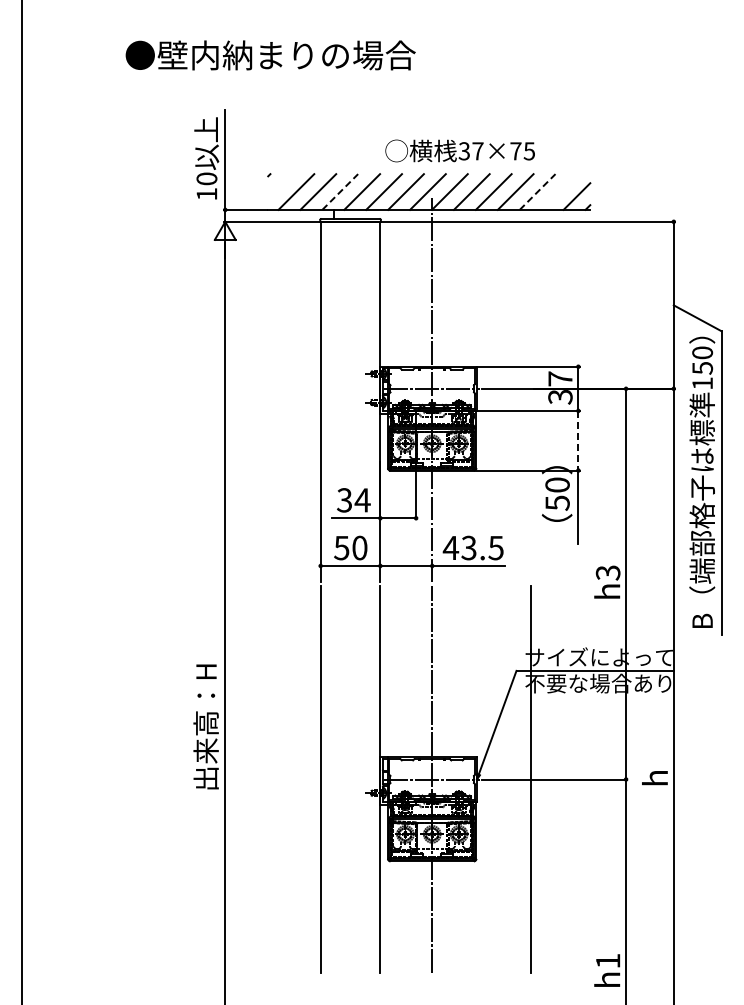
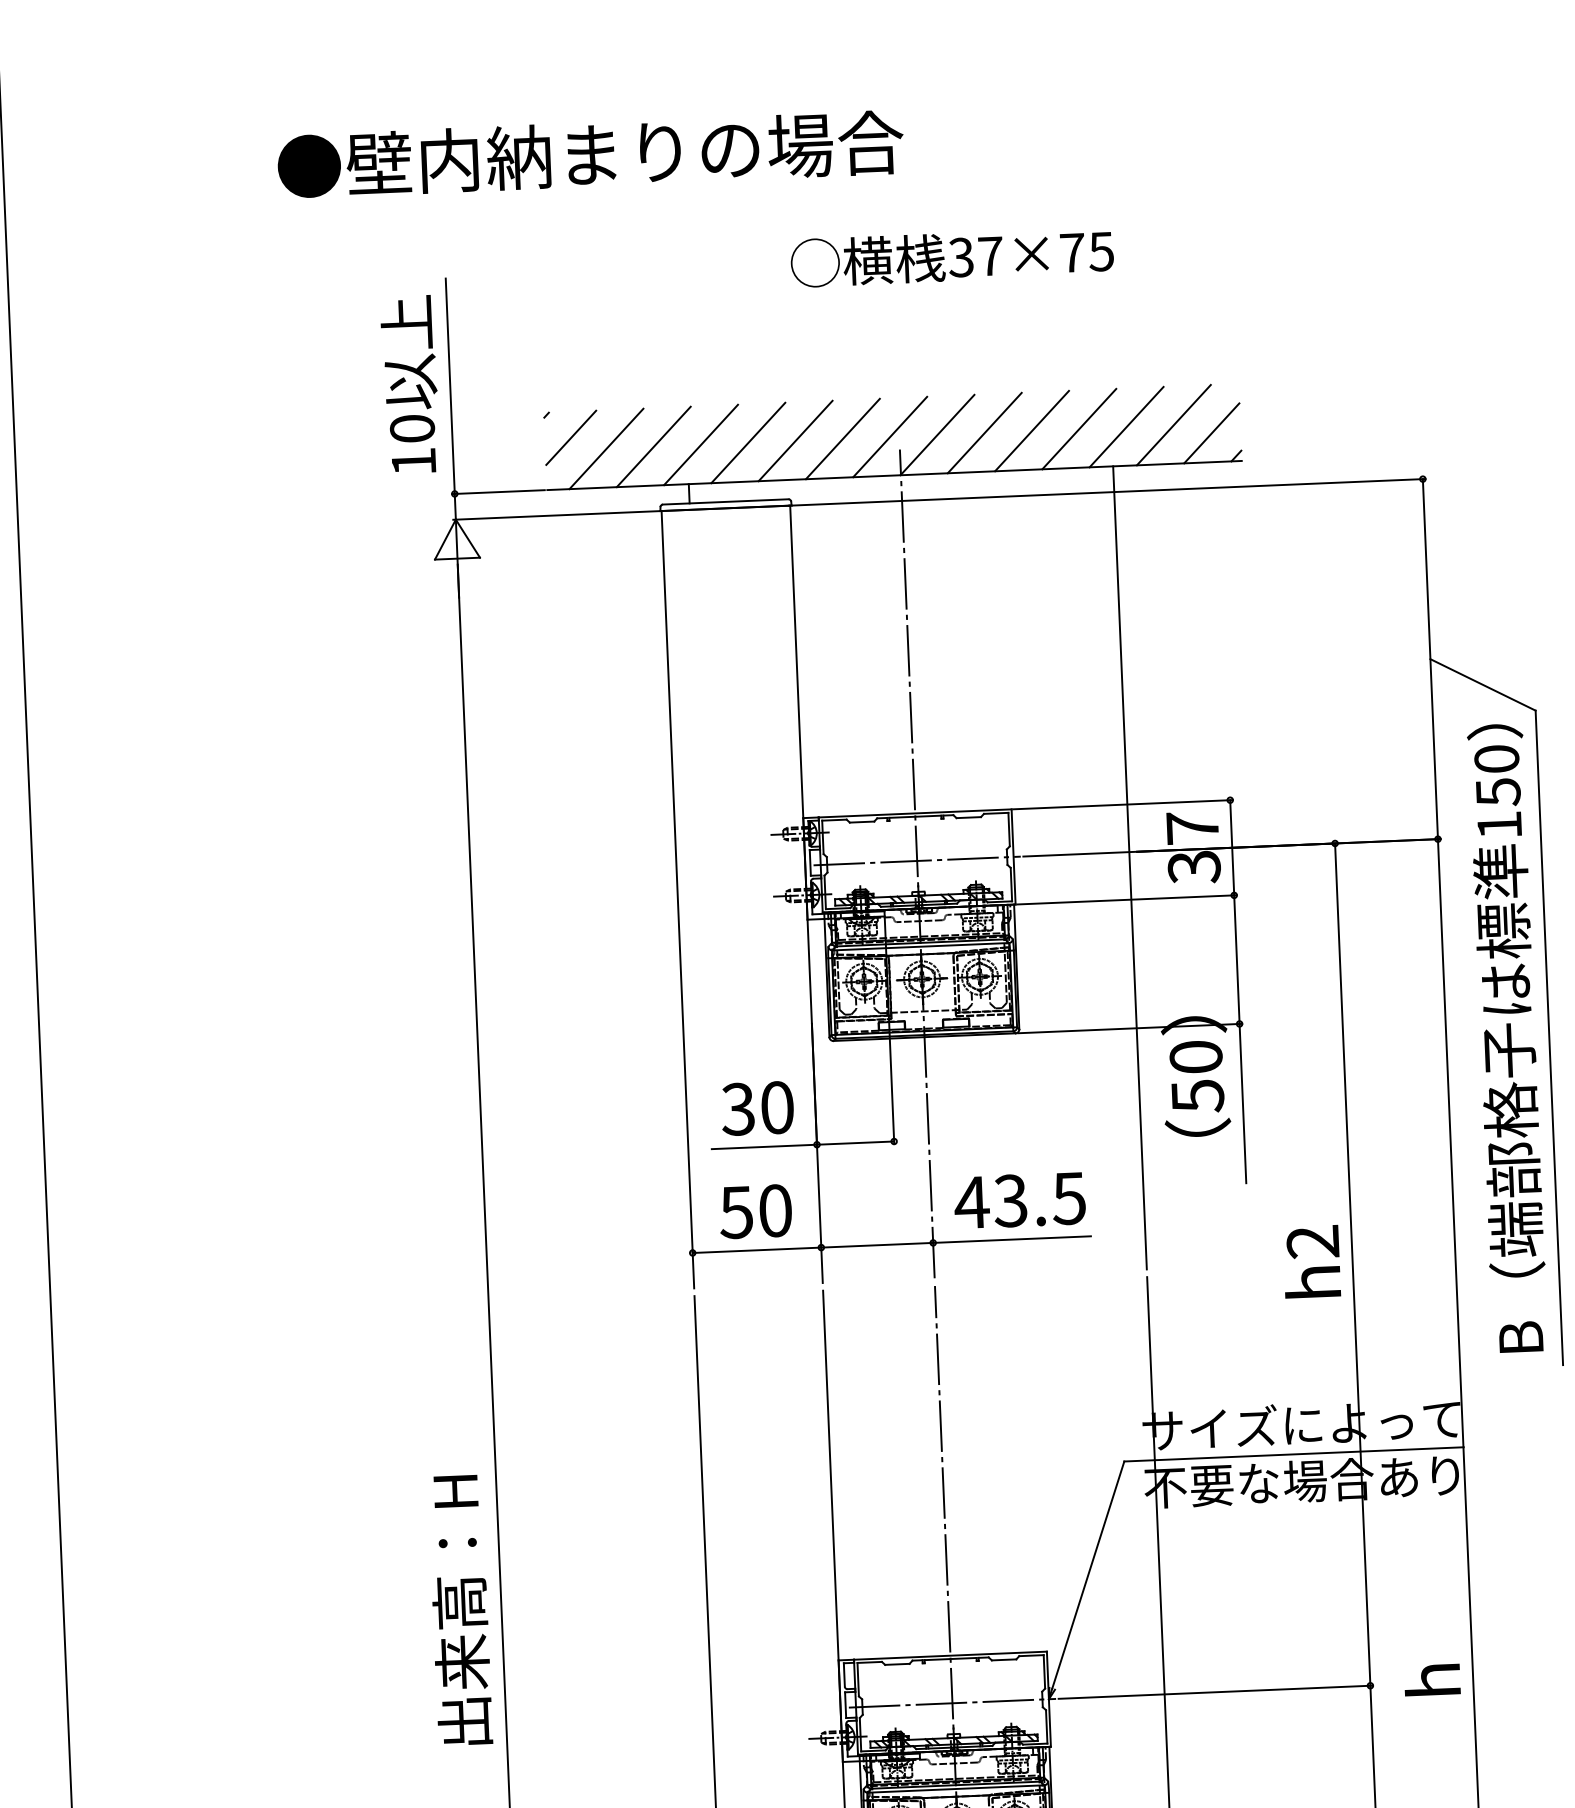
text: (270, 55) -> (590, 154), moved
text: (459, 150) -> (950, 256), moved
line: (280, 186) -> (571, 438), added
line: (340, 191) -> (701, 443), dashed -> solid
line: (537, 191) -> (1126, 426), dashed -> solid
line: (559, 191) -> (1173, 424), added
line: (530, 395) -> (1129, 866), added
line: (578, 440) -> (1237, 959), dashed -> solid
text: (362, 500) -> (776, 1108), 34 -> 30
text: (608, 572) -> (1313, 1241), h3 -> h2

